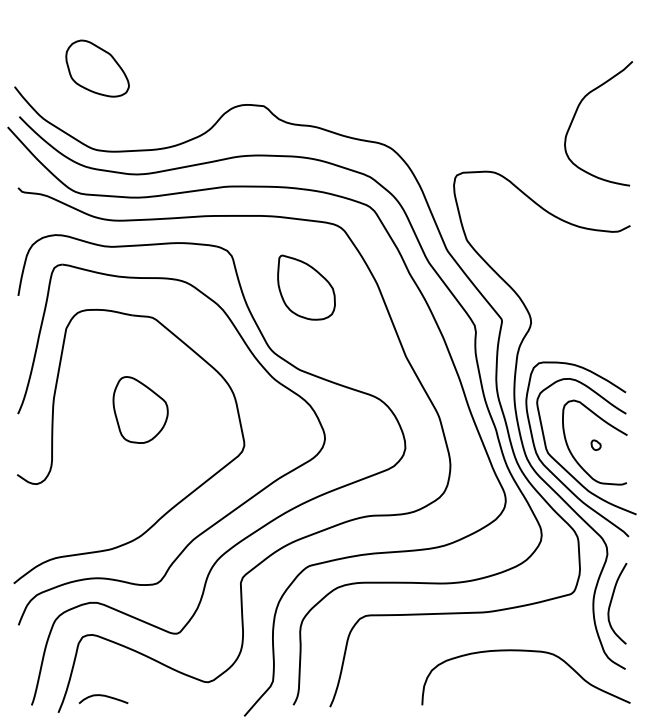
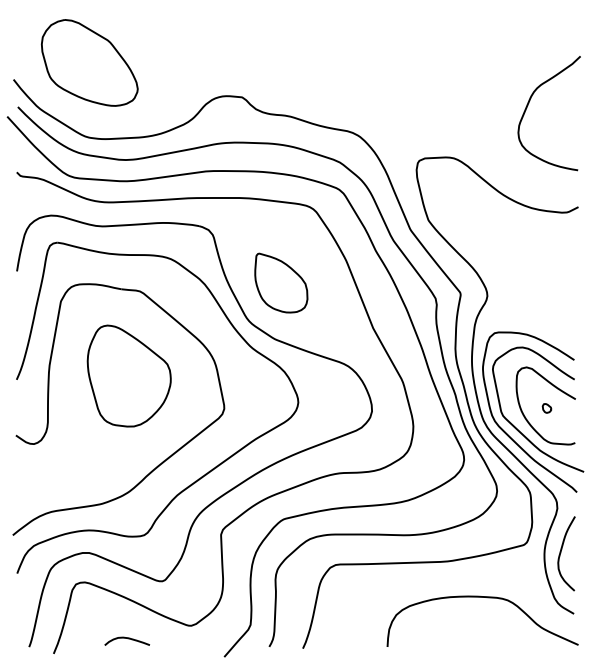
part: (97, 68) -> (89, 62), size x1.67
part: (306, 287) -> (281, 282), moved
part: (140, 409) -> (129, 375), size x1.67
curve: (103, 696) -> (127, 638), moved

